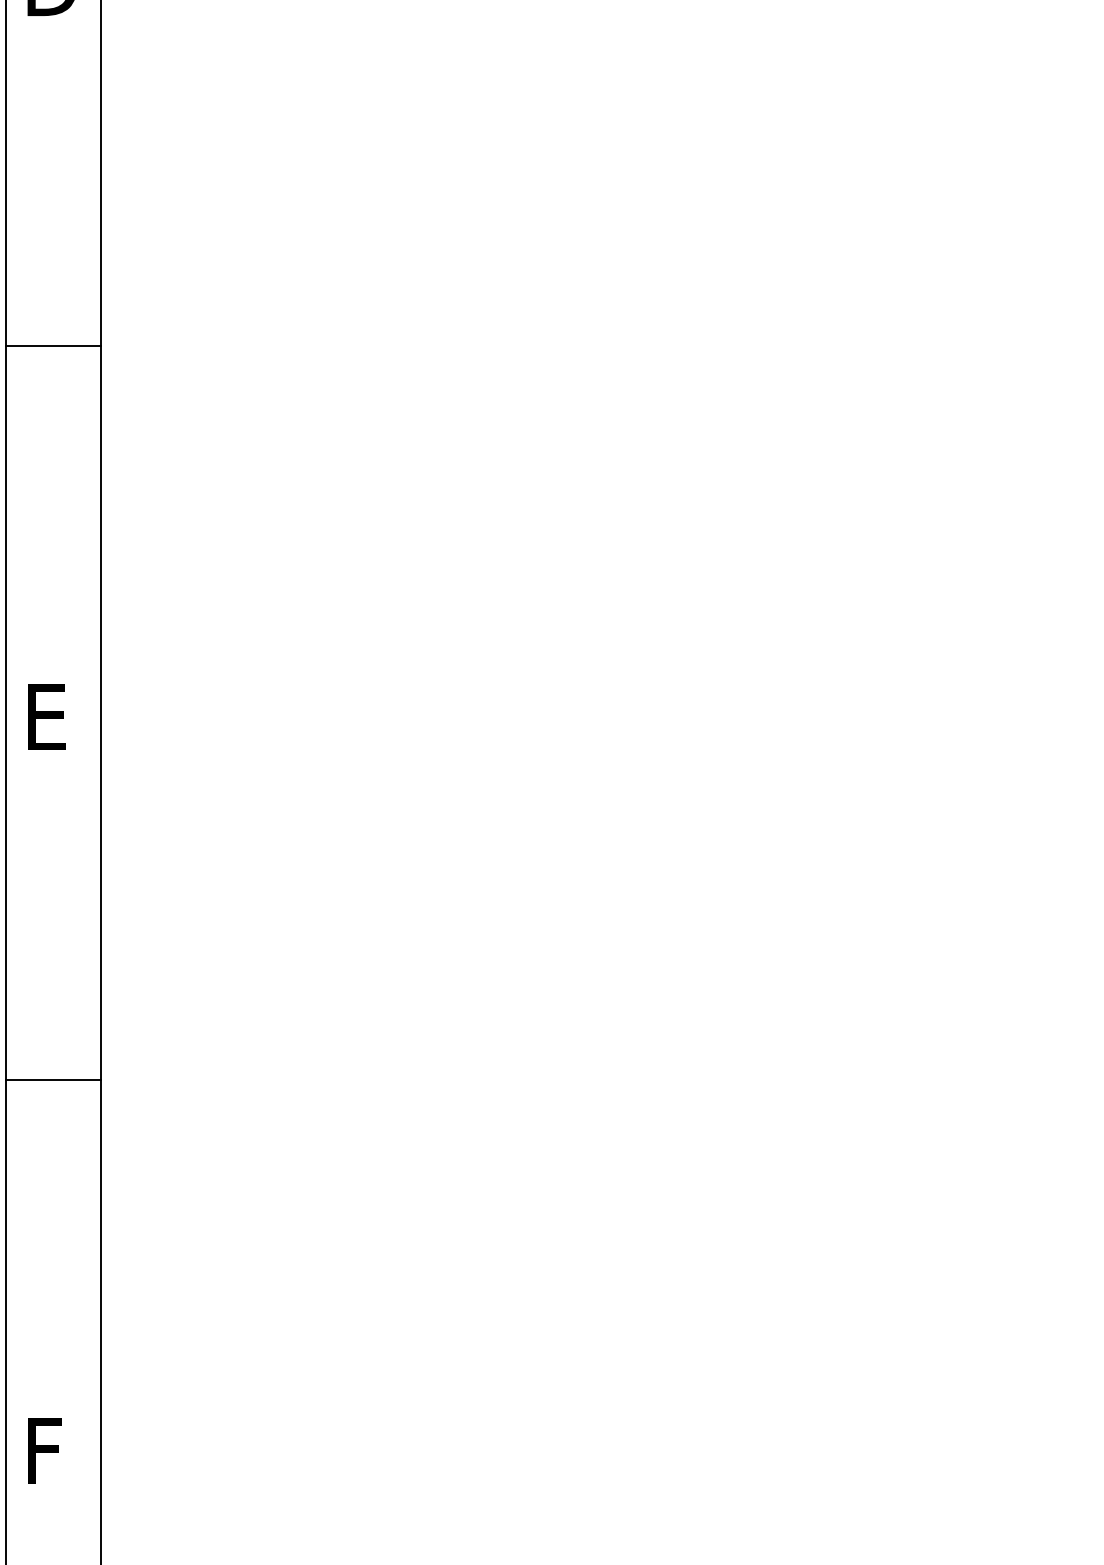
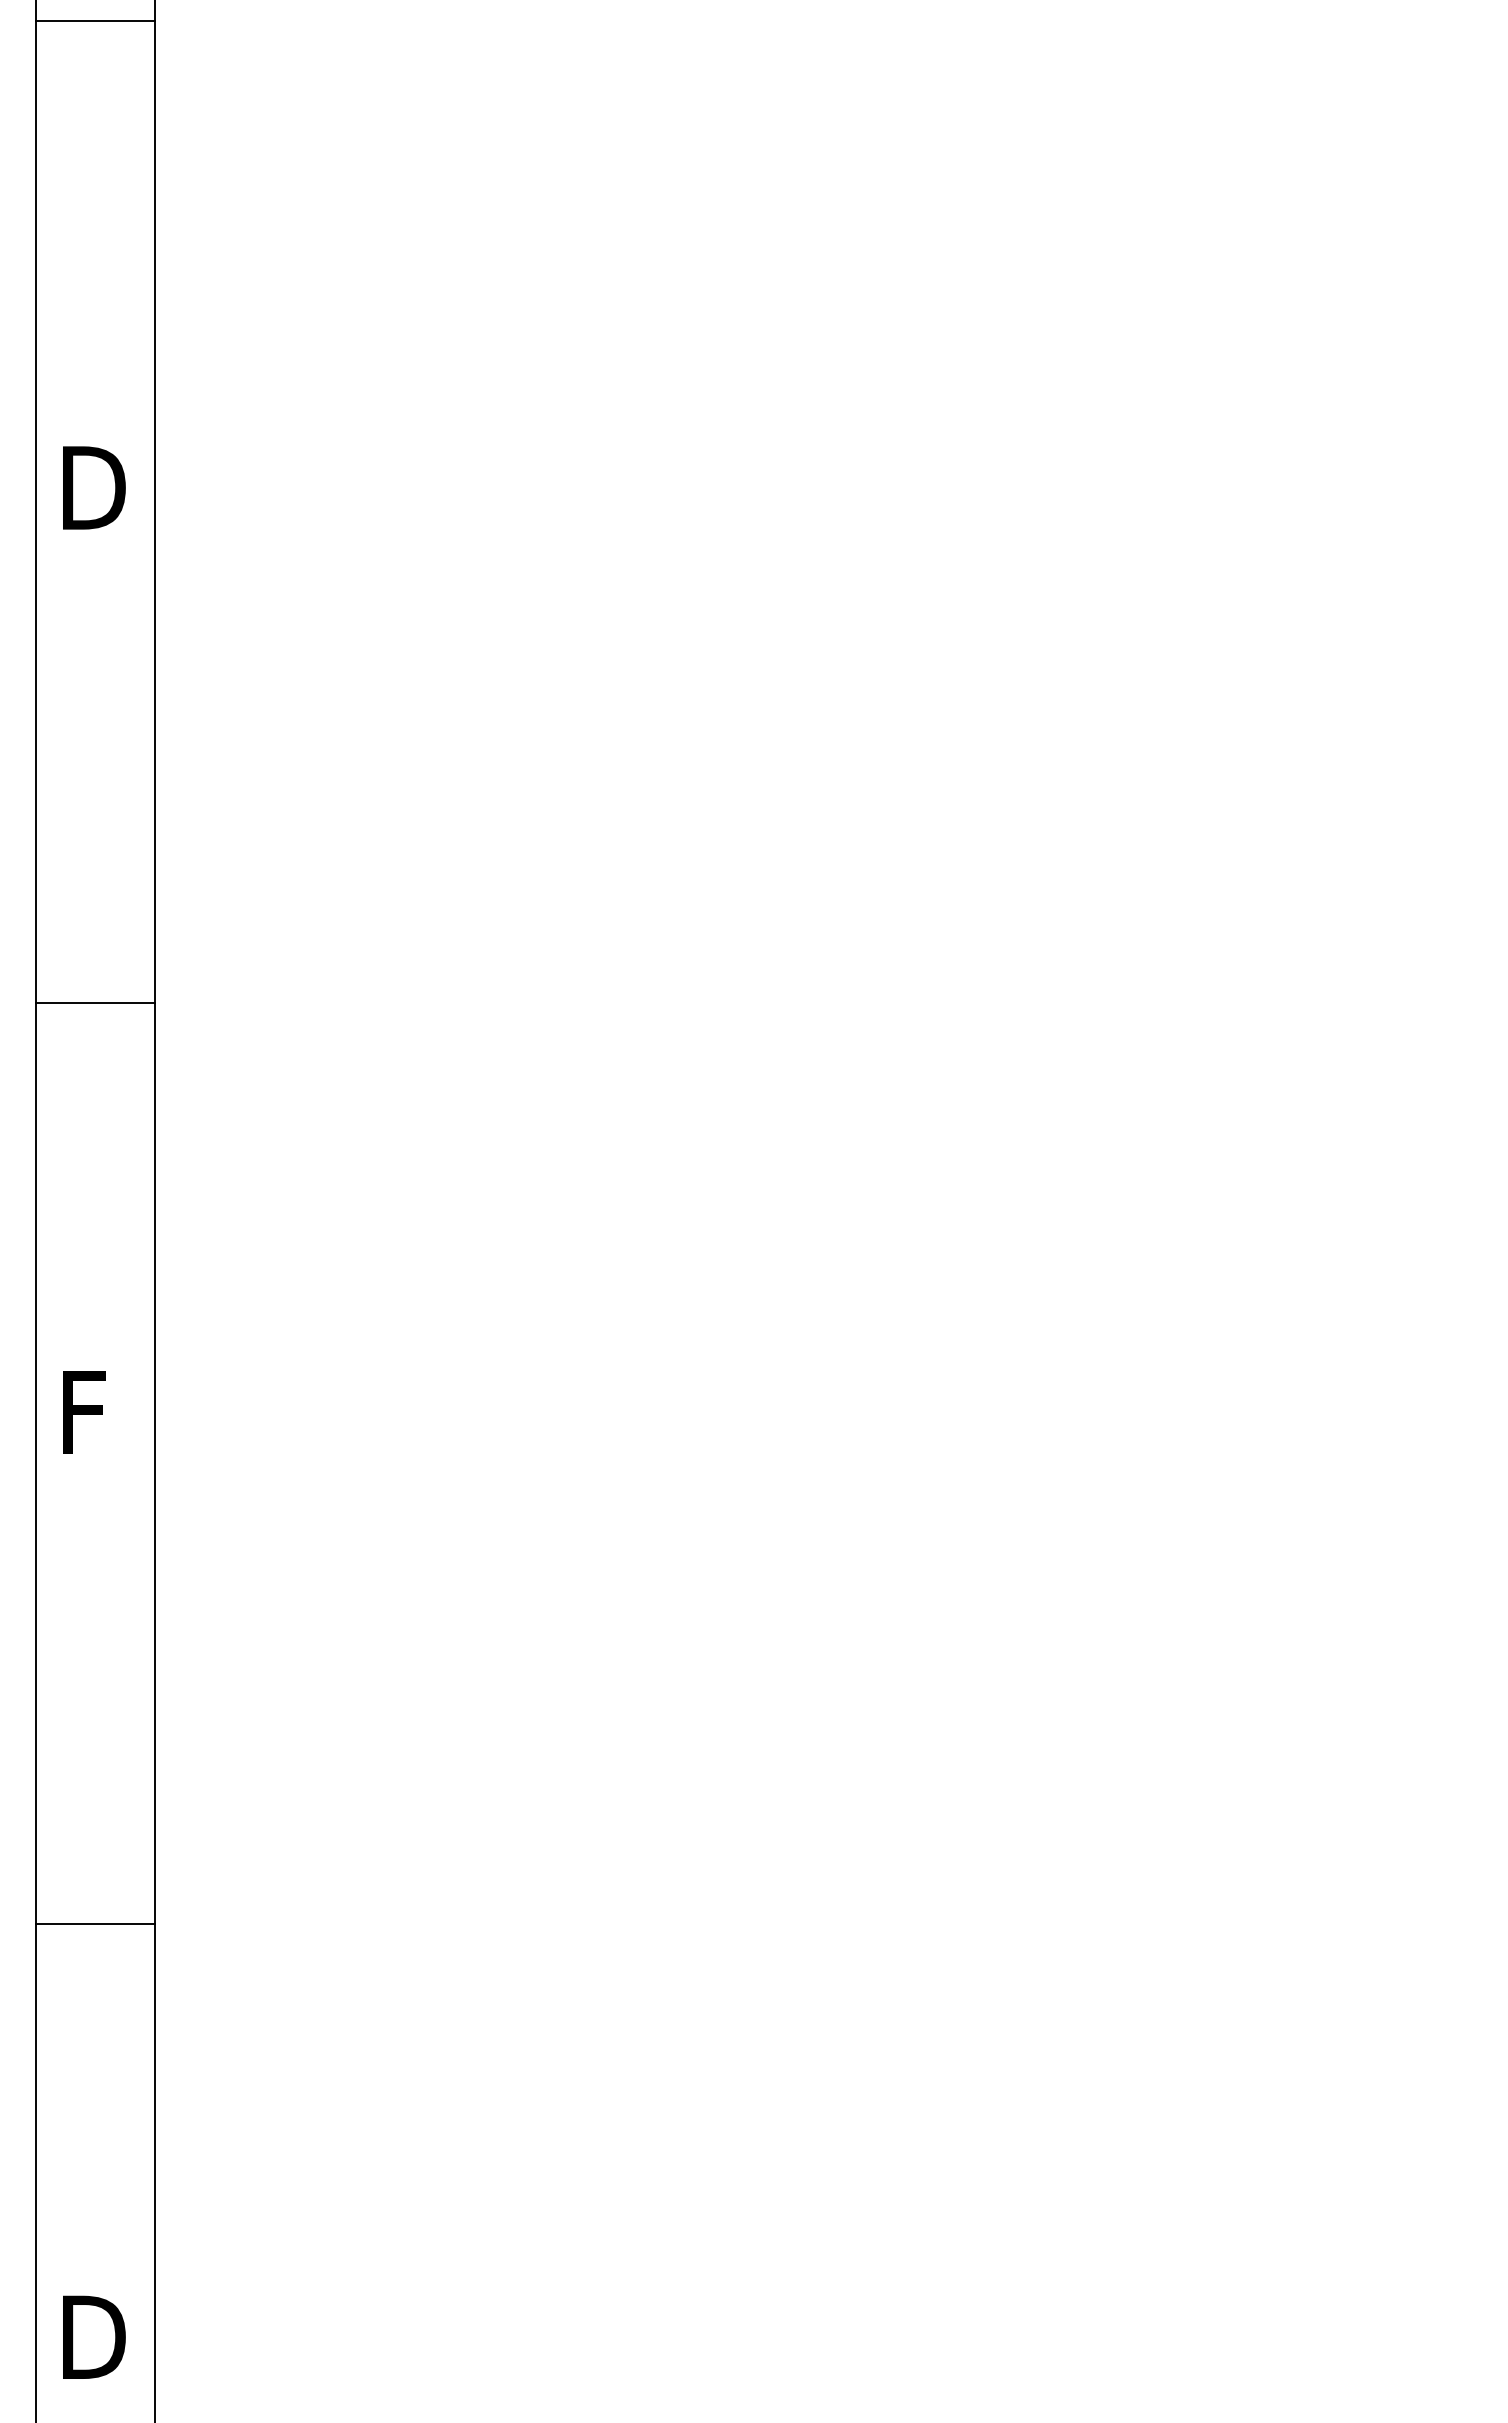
line: (53, 346) -> (95, 1002), moved
text: (50, 716) -> (91, 1412), E -> F
line: (53, 1080) -> (95, 1924), moved
text: (52, 1450) -> (94, 2336), F -> D

